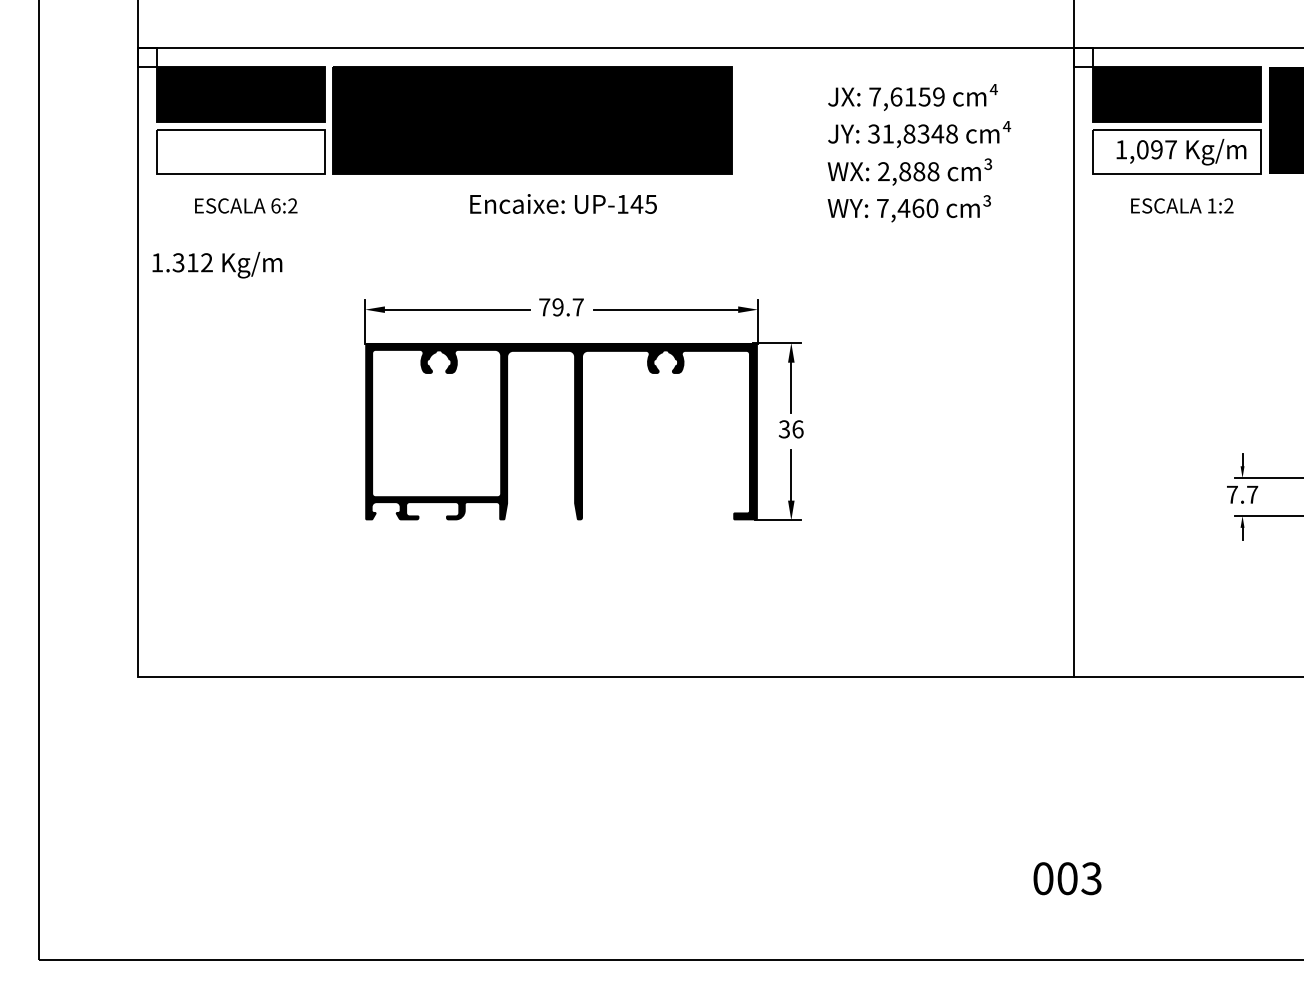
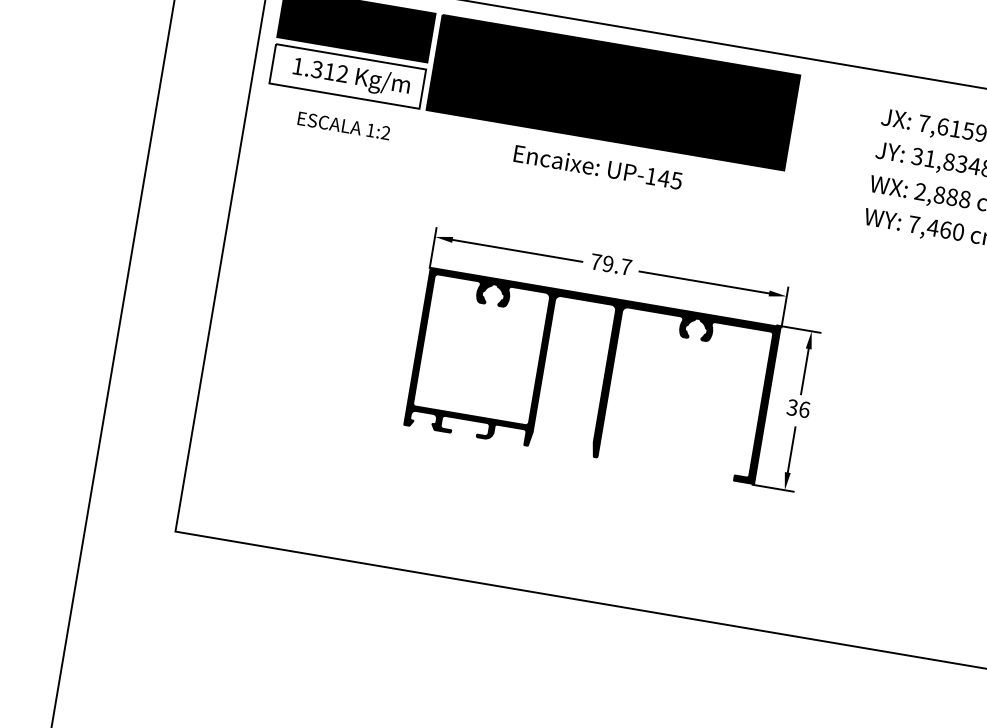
text: (563, 203) -> (598, 166), moved
text: (275, 205) -> (370, 129), 6:2 -> 1:2
text: (217, 265) -> (351, 77), moved

